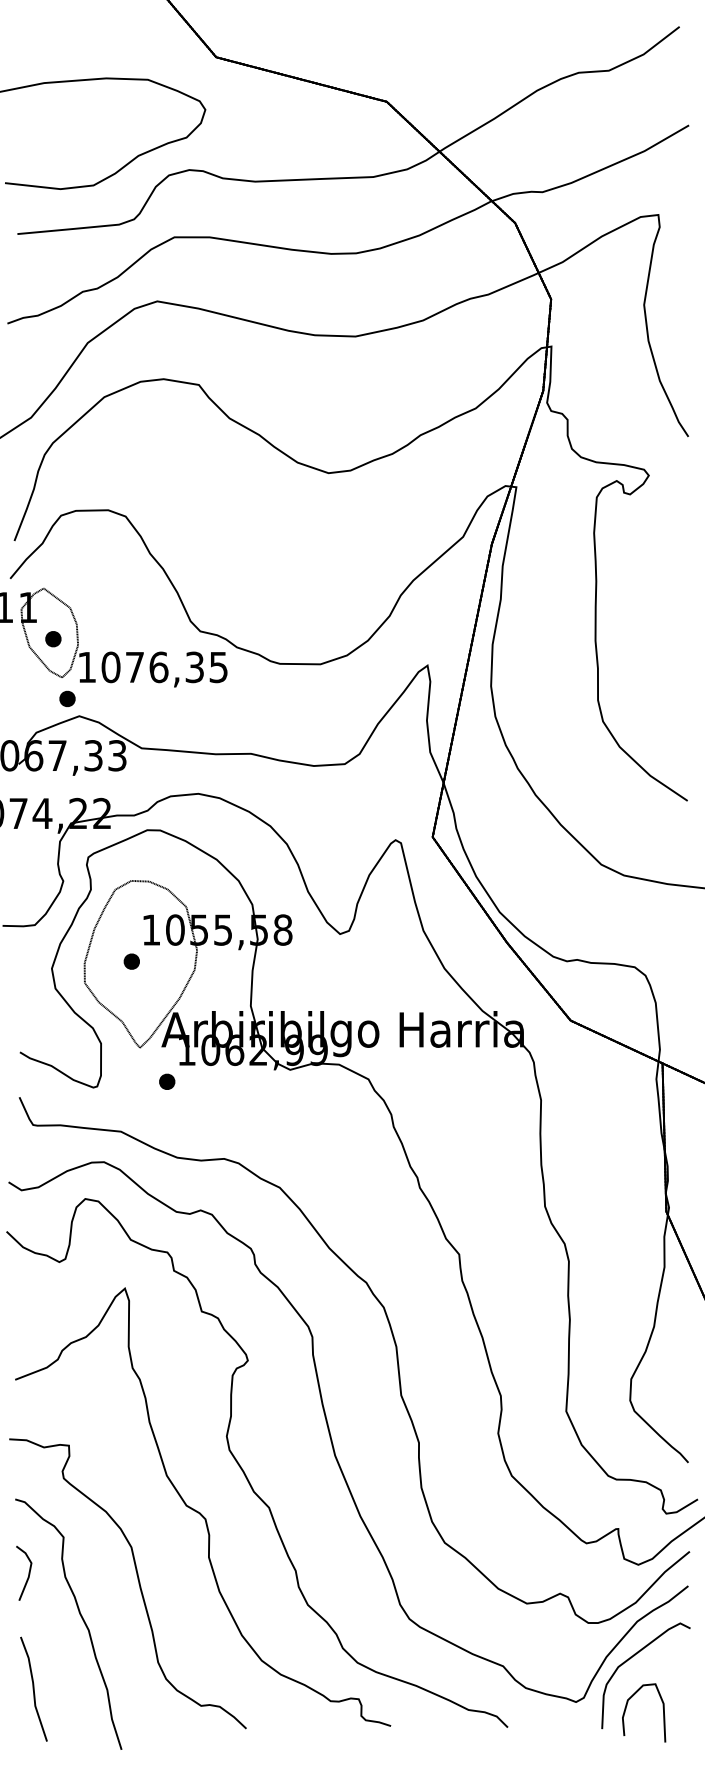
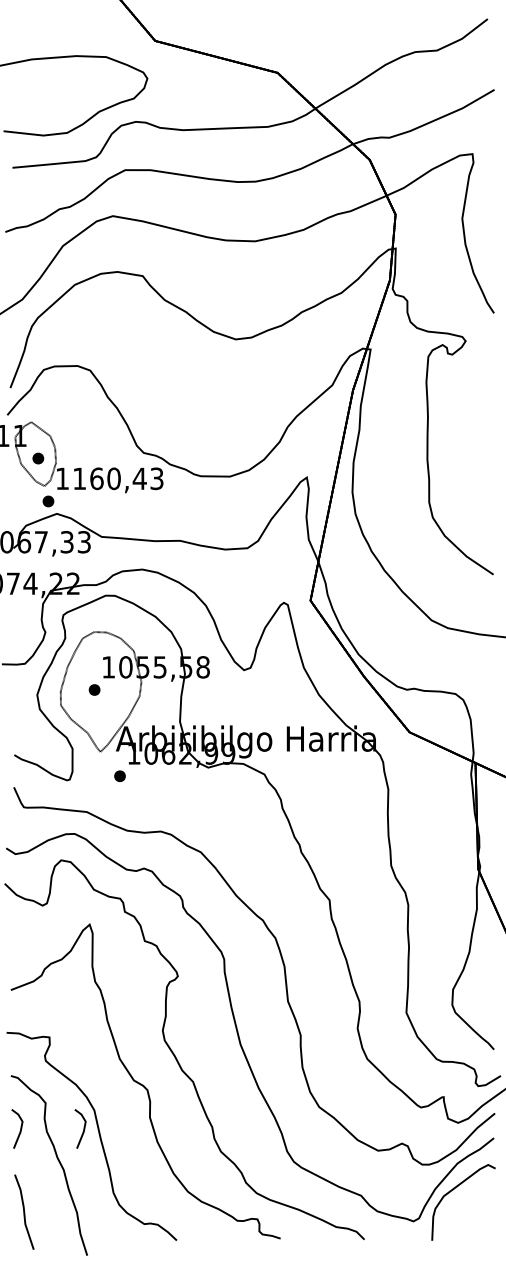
text: (164, 667) -> (118, 478), 1076,35 -> 1160,43
line: (116, 1573) -> (83, 1129), added
curve: (626, 1709) -> (449, 1226), removed

